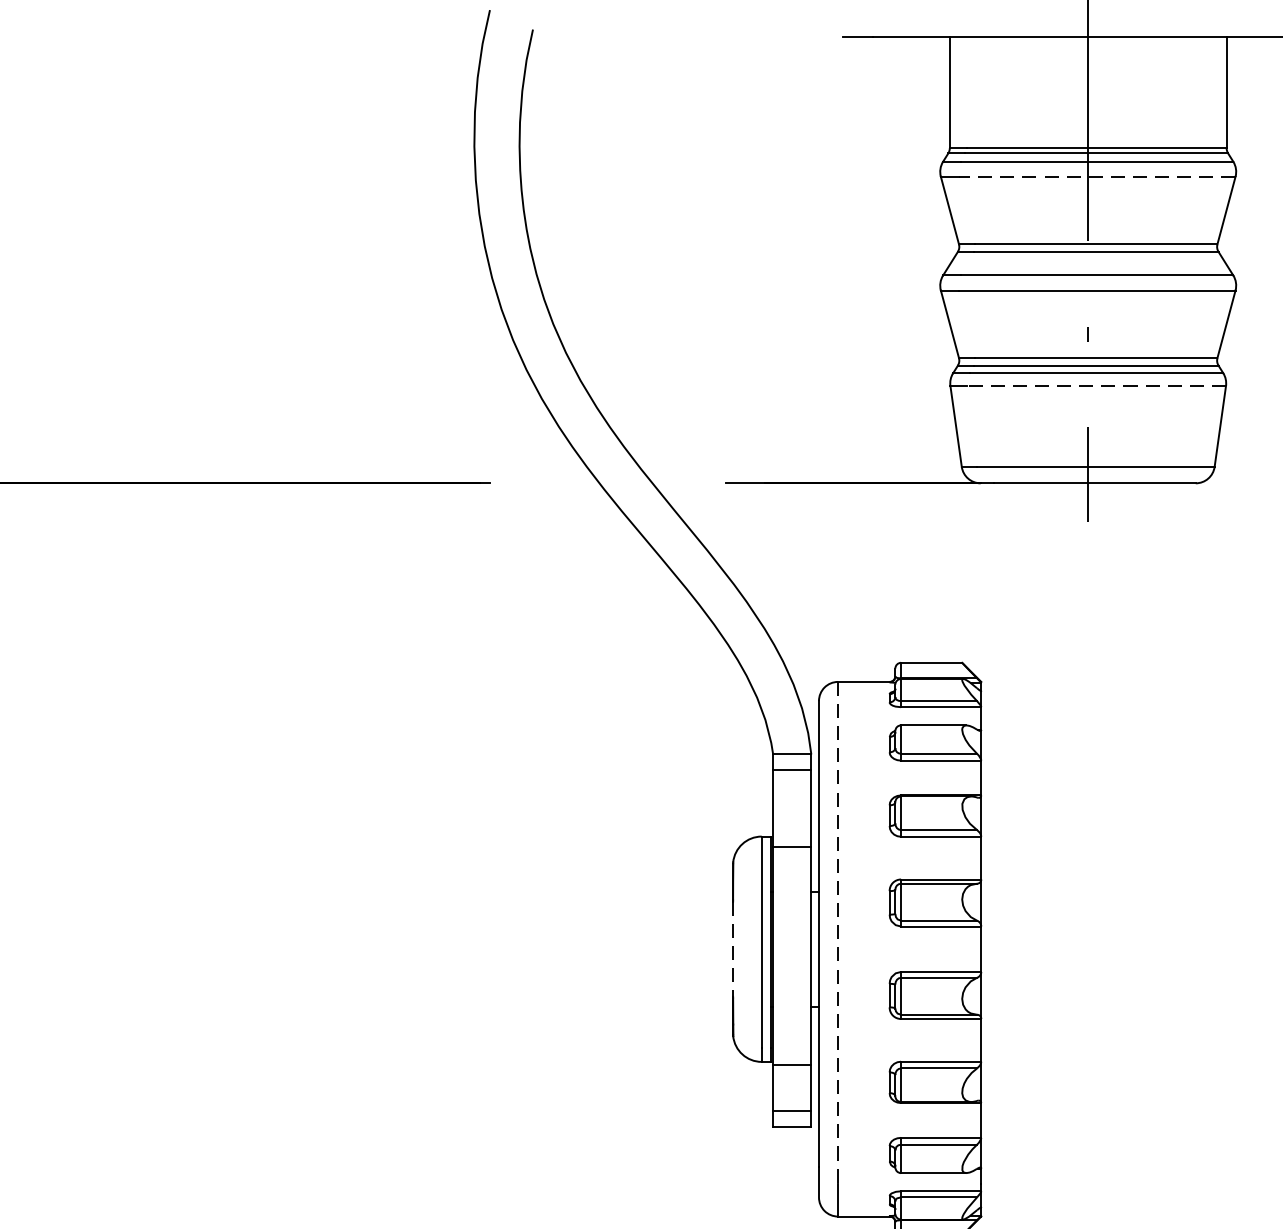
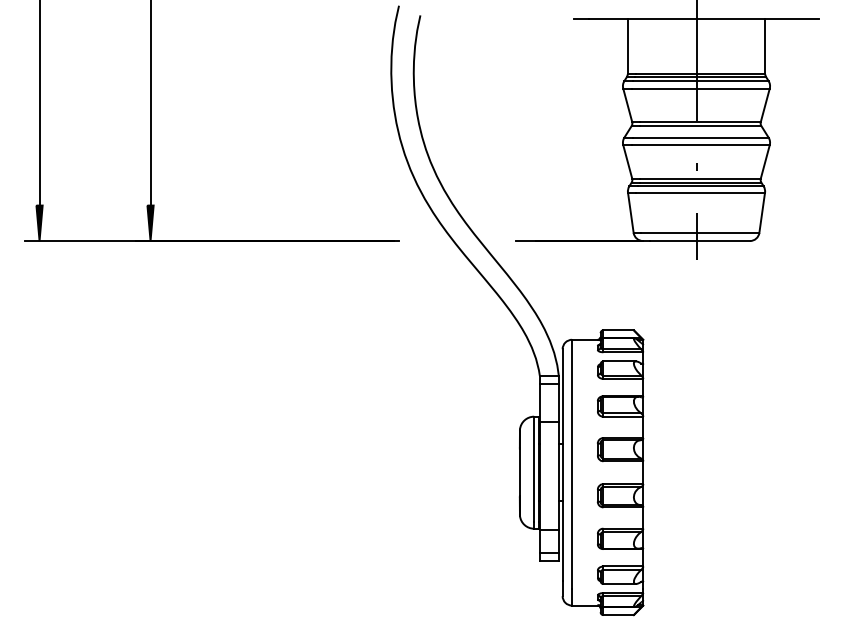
line: (1098, 176) -> (701, 88), dashed -> solid
line: (1096, 385) -> (700, 192), dashed -> solid
line: (838, 932) -> (572, 464), dashed -> solid
line: (732, 948) -> (519, 472), dashed -> solid

